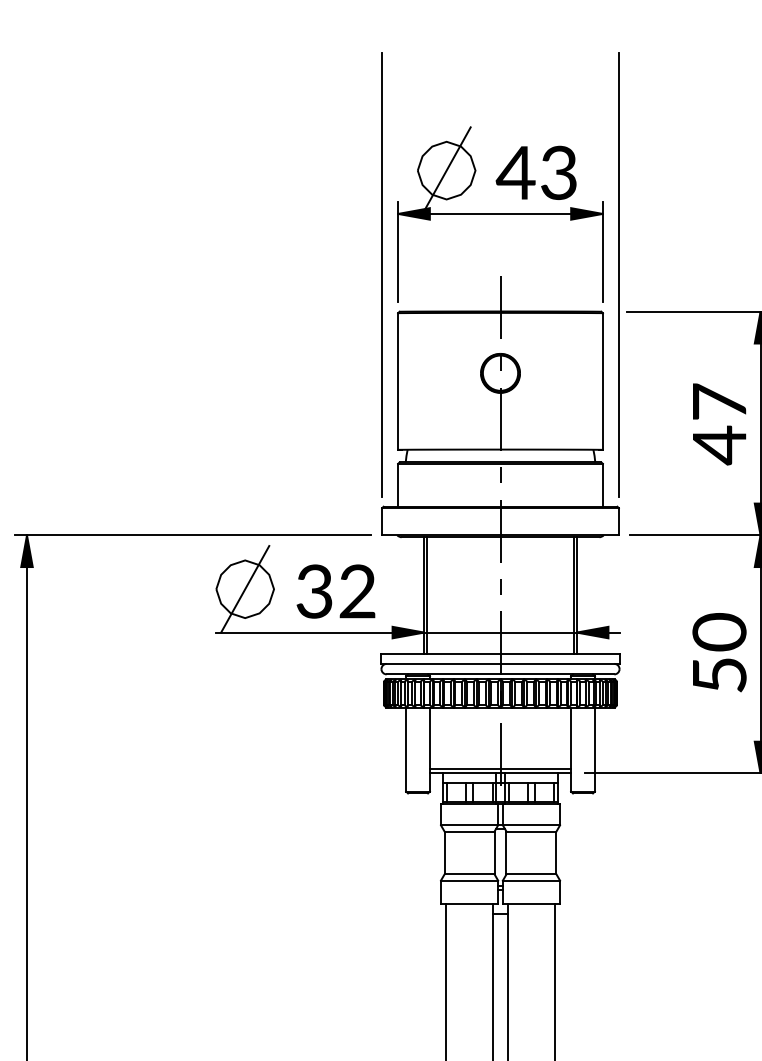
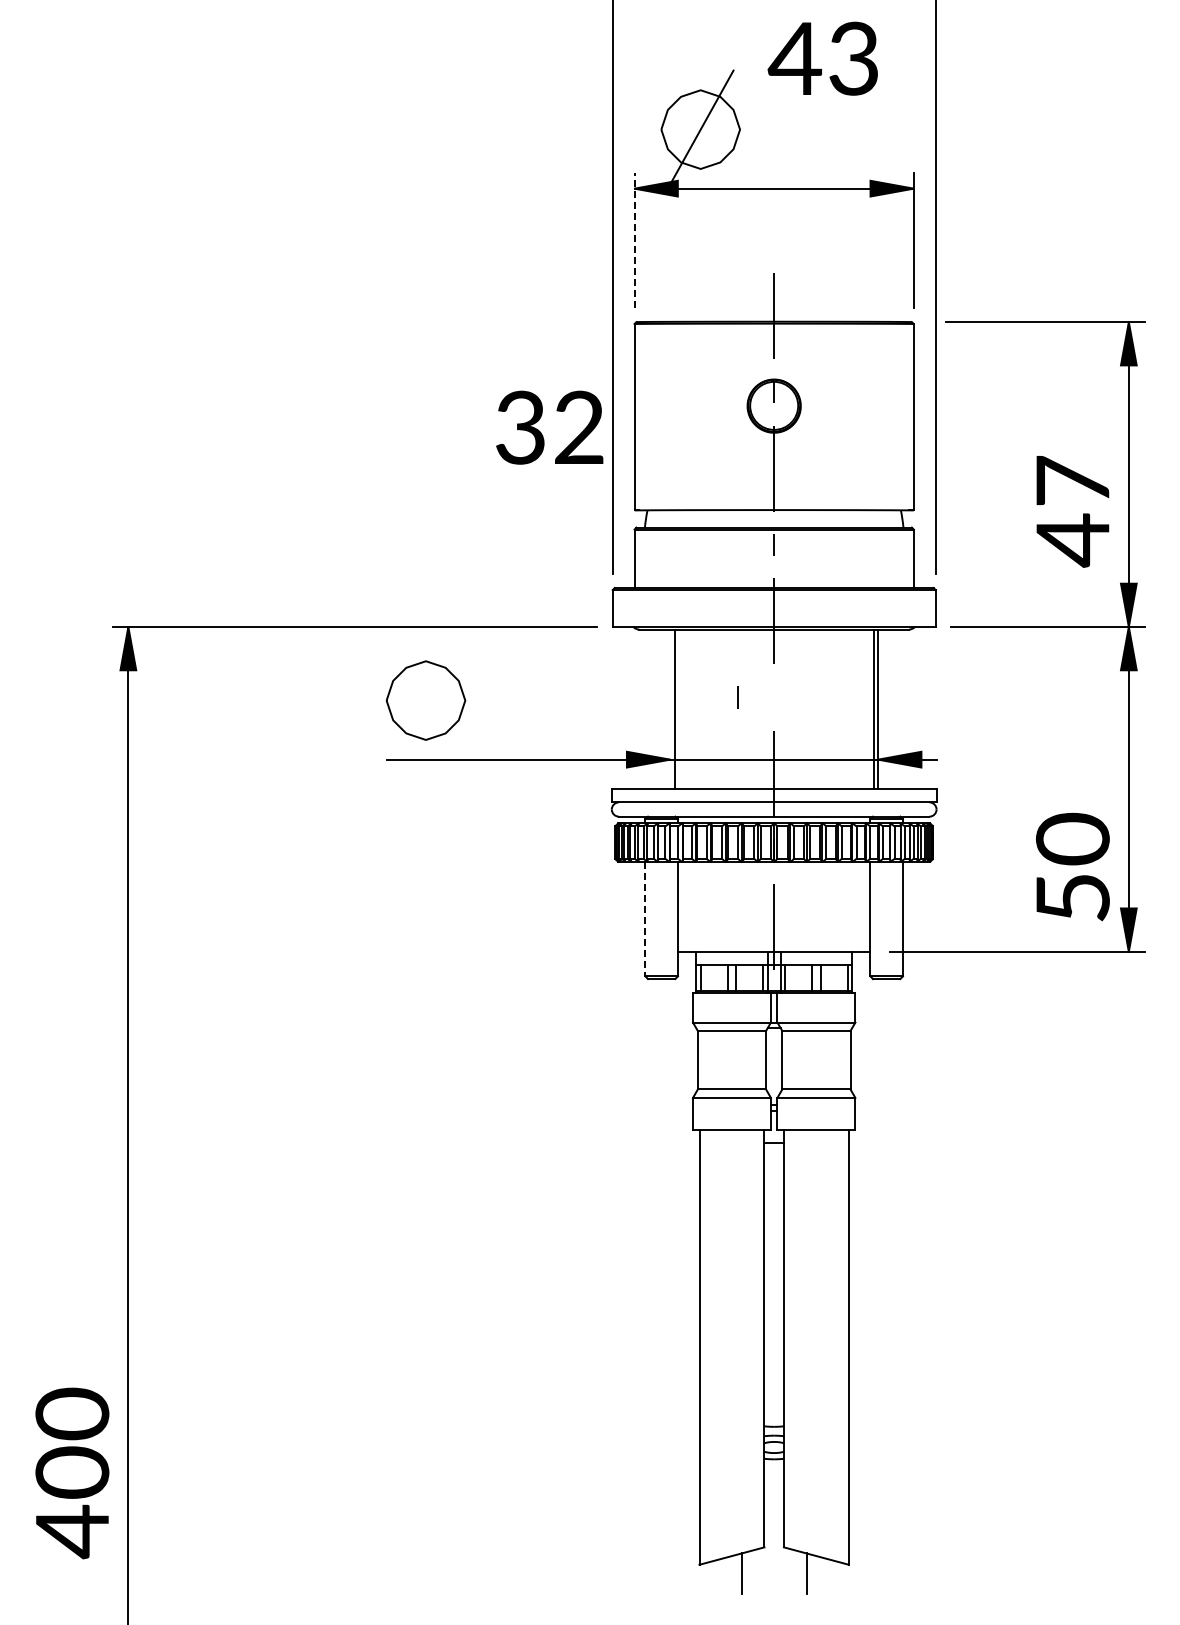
text: (535, 172) -> (822, 58), moved
line: (398, 251) -> (634, 240), solid -> dashed
text: (719, 424) -> (1072, 511), moved
line: (500, 587) -> (737, 697), moved
line: (244, 589) -> (425, 700), removed
text: (335, 591) -> (549, 427), moved
line: (424, 595) -> (670, 709), removed
text: (719, 652) -> (1072, 866), moved
line: (406, 749) -> (645, 919), solid -> dashed
line: (500, 768) -> (773, 945), removed

